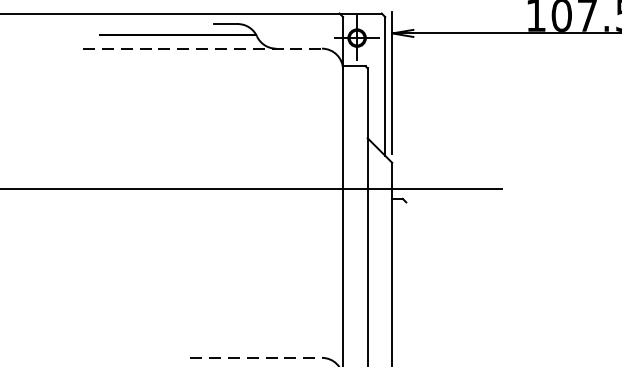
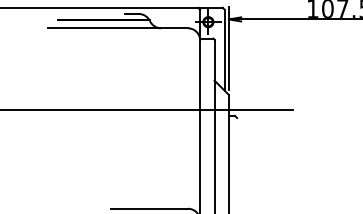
line: (203, 48) -> (118, 28), dashed -> solid
line: (256, 357) -> (149, 208), dashed -> solid

